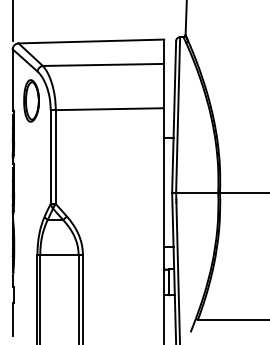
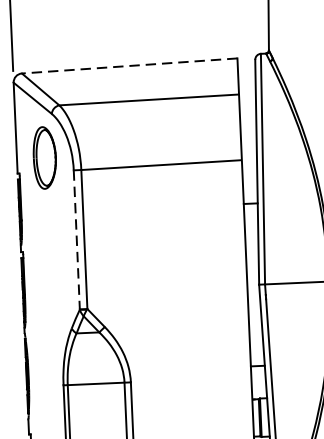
line: (91, 41) -> (129, 65), solid -> dashed
line: (50, 157) -> (76, 240), solid -> dashed

